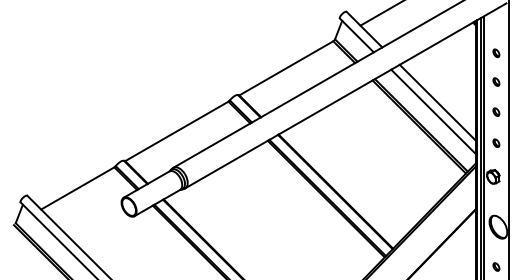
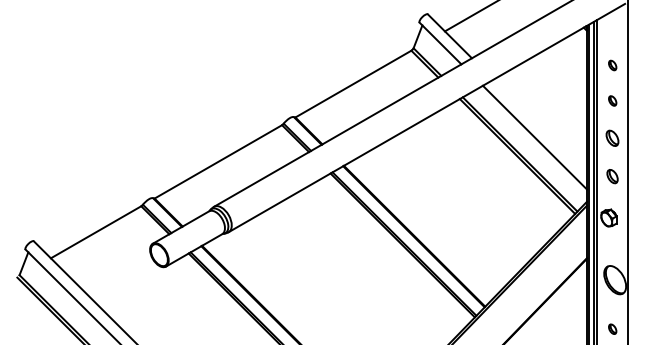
line: (437, 101) -> (540, 125), removed
part: (496, 111) -> (612, 137), size x1.6
part: (496, 143) -> (612, 176), size x1.4

